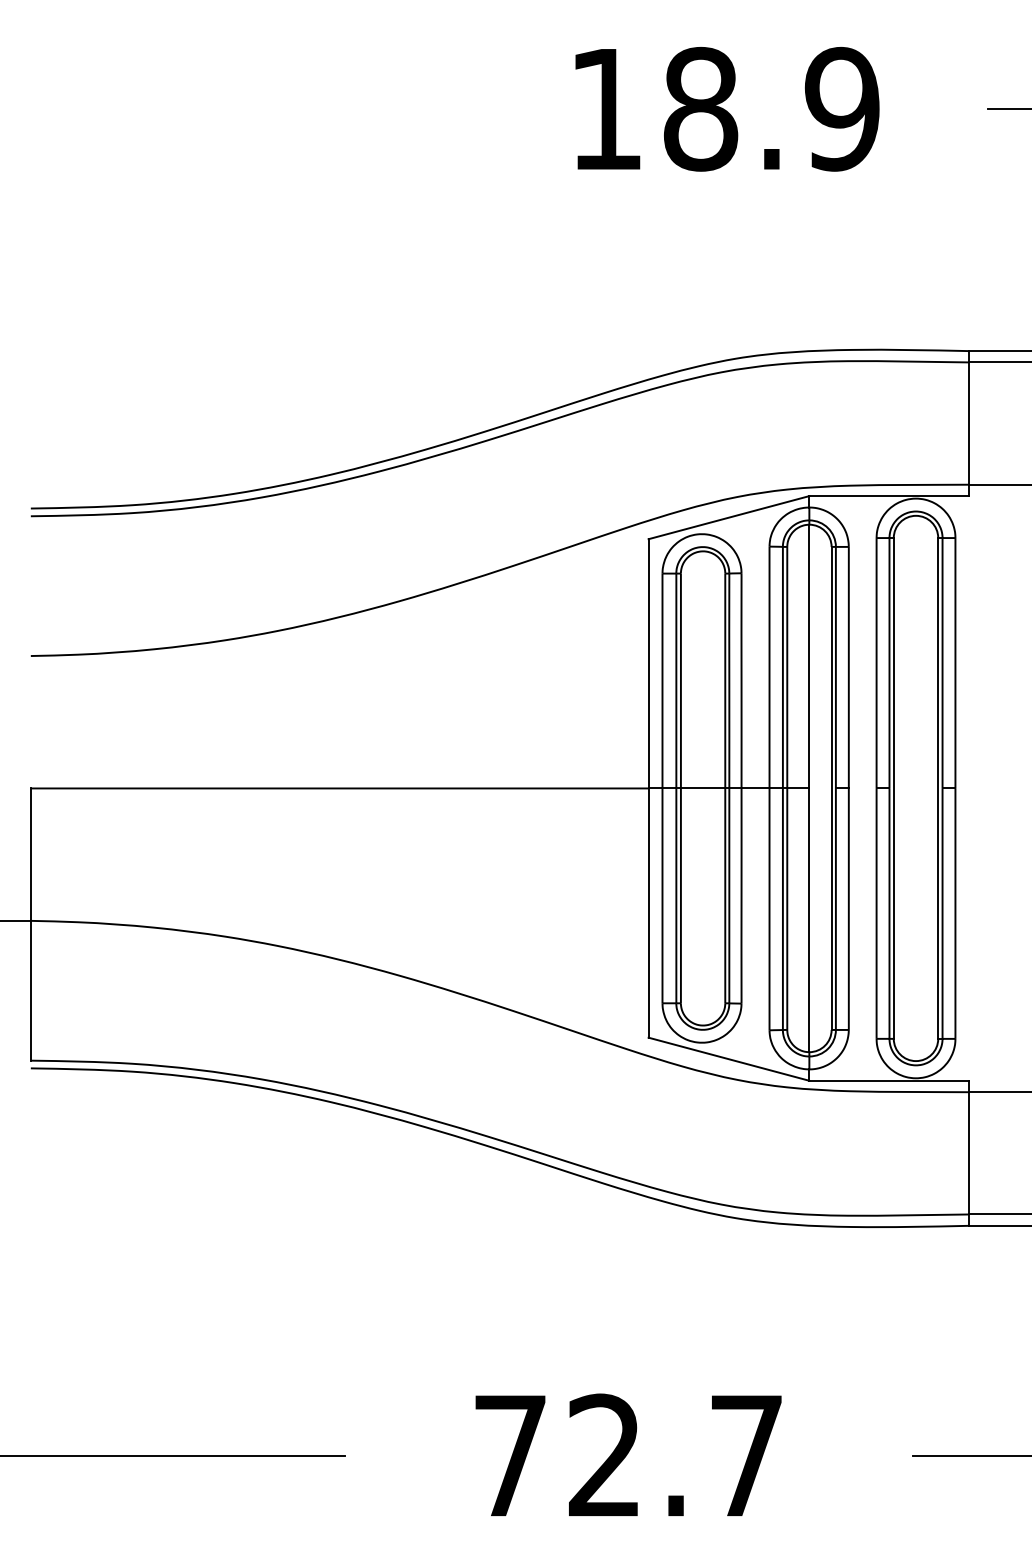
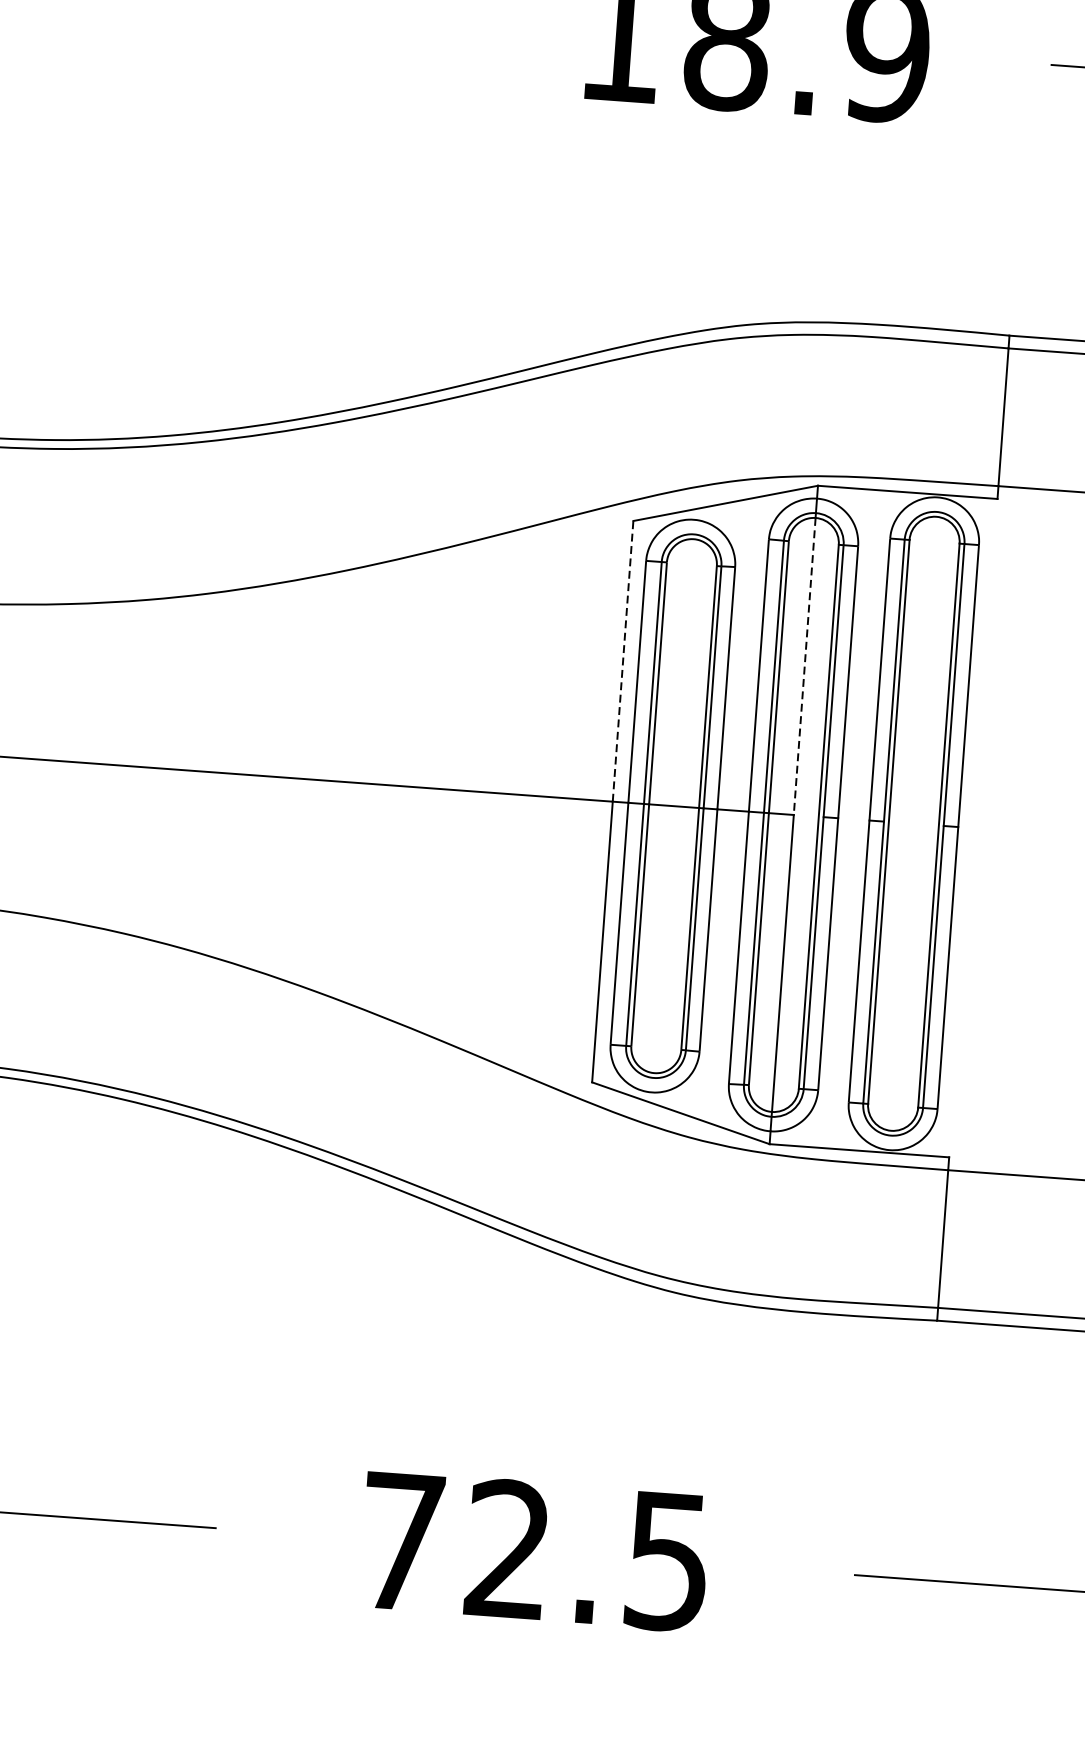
line: (809, 656) -> (804, 666), solid -> dashed
line: (648, 663) -> (622, 660), solid -> dashed
text: (746, 1456) -> (667, 1562), 72.7 -> 72.5

